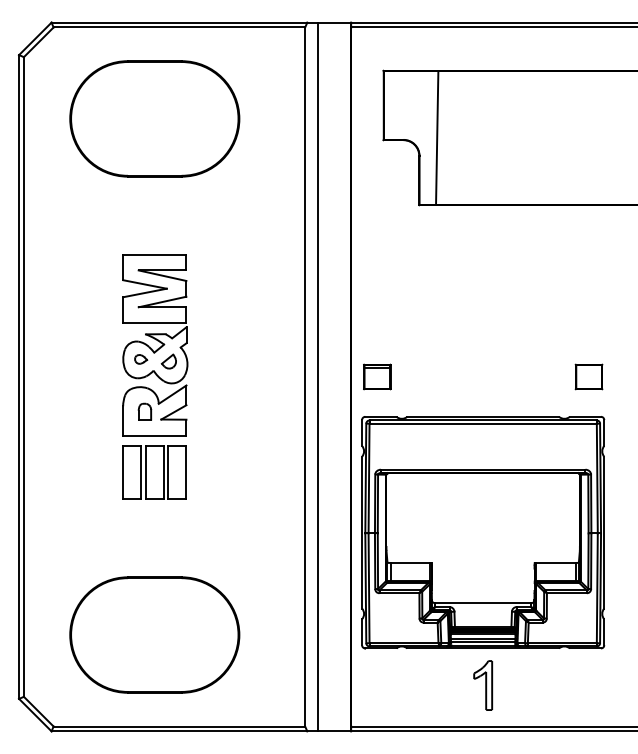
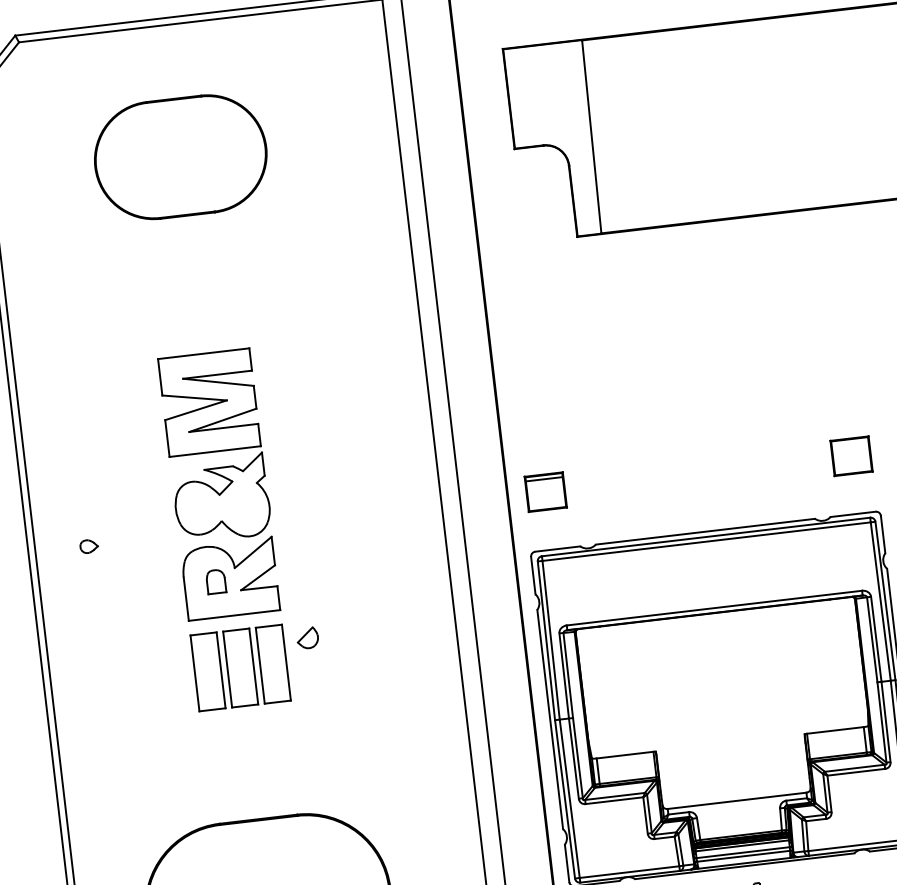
part: (154, 118) -> (180, 156), size x0.7
part: (141, 359) -> (89, 546), moved
part: (168, 361) -> (307, 638), moved

